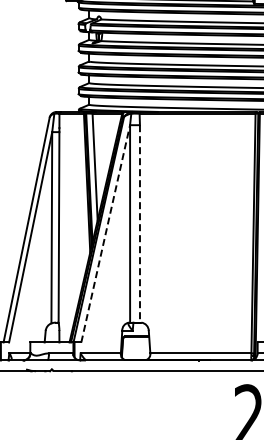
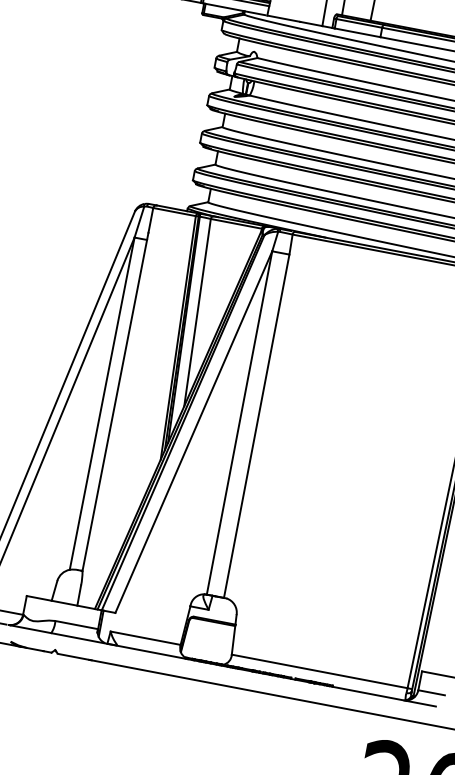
line: (139, 223) -> (256, 425), dashed -> solid
line: (105, 233) -> (193, 431), dashed -> solid

